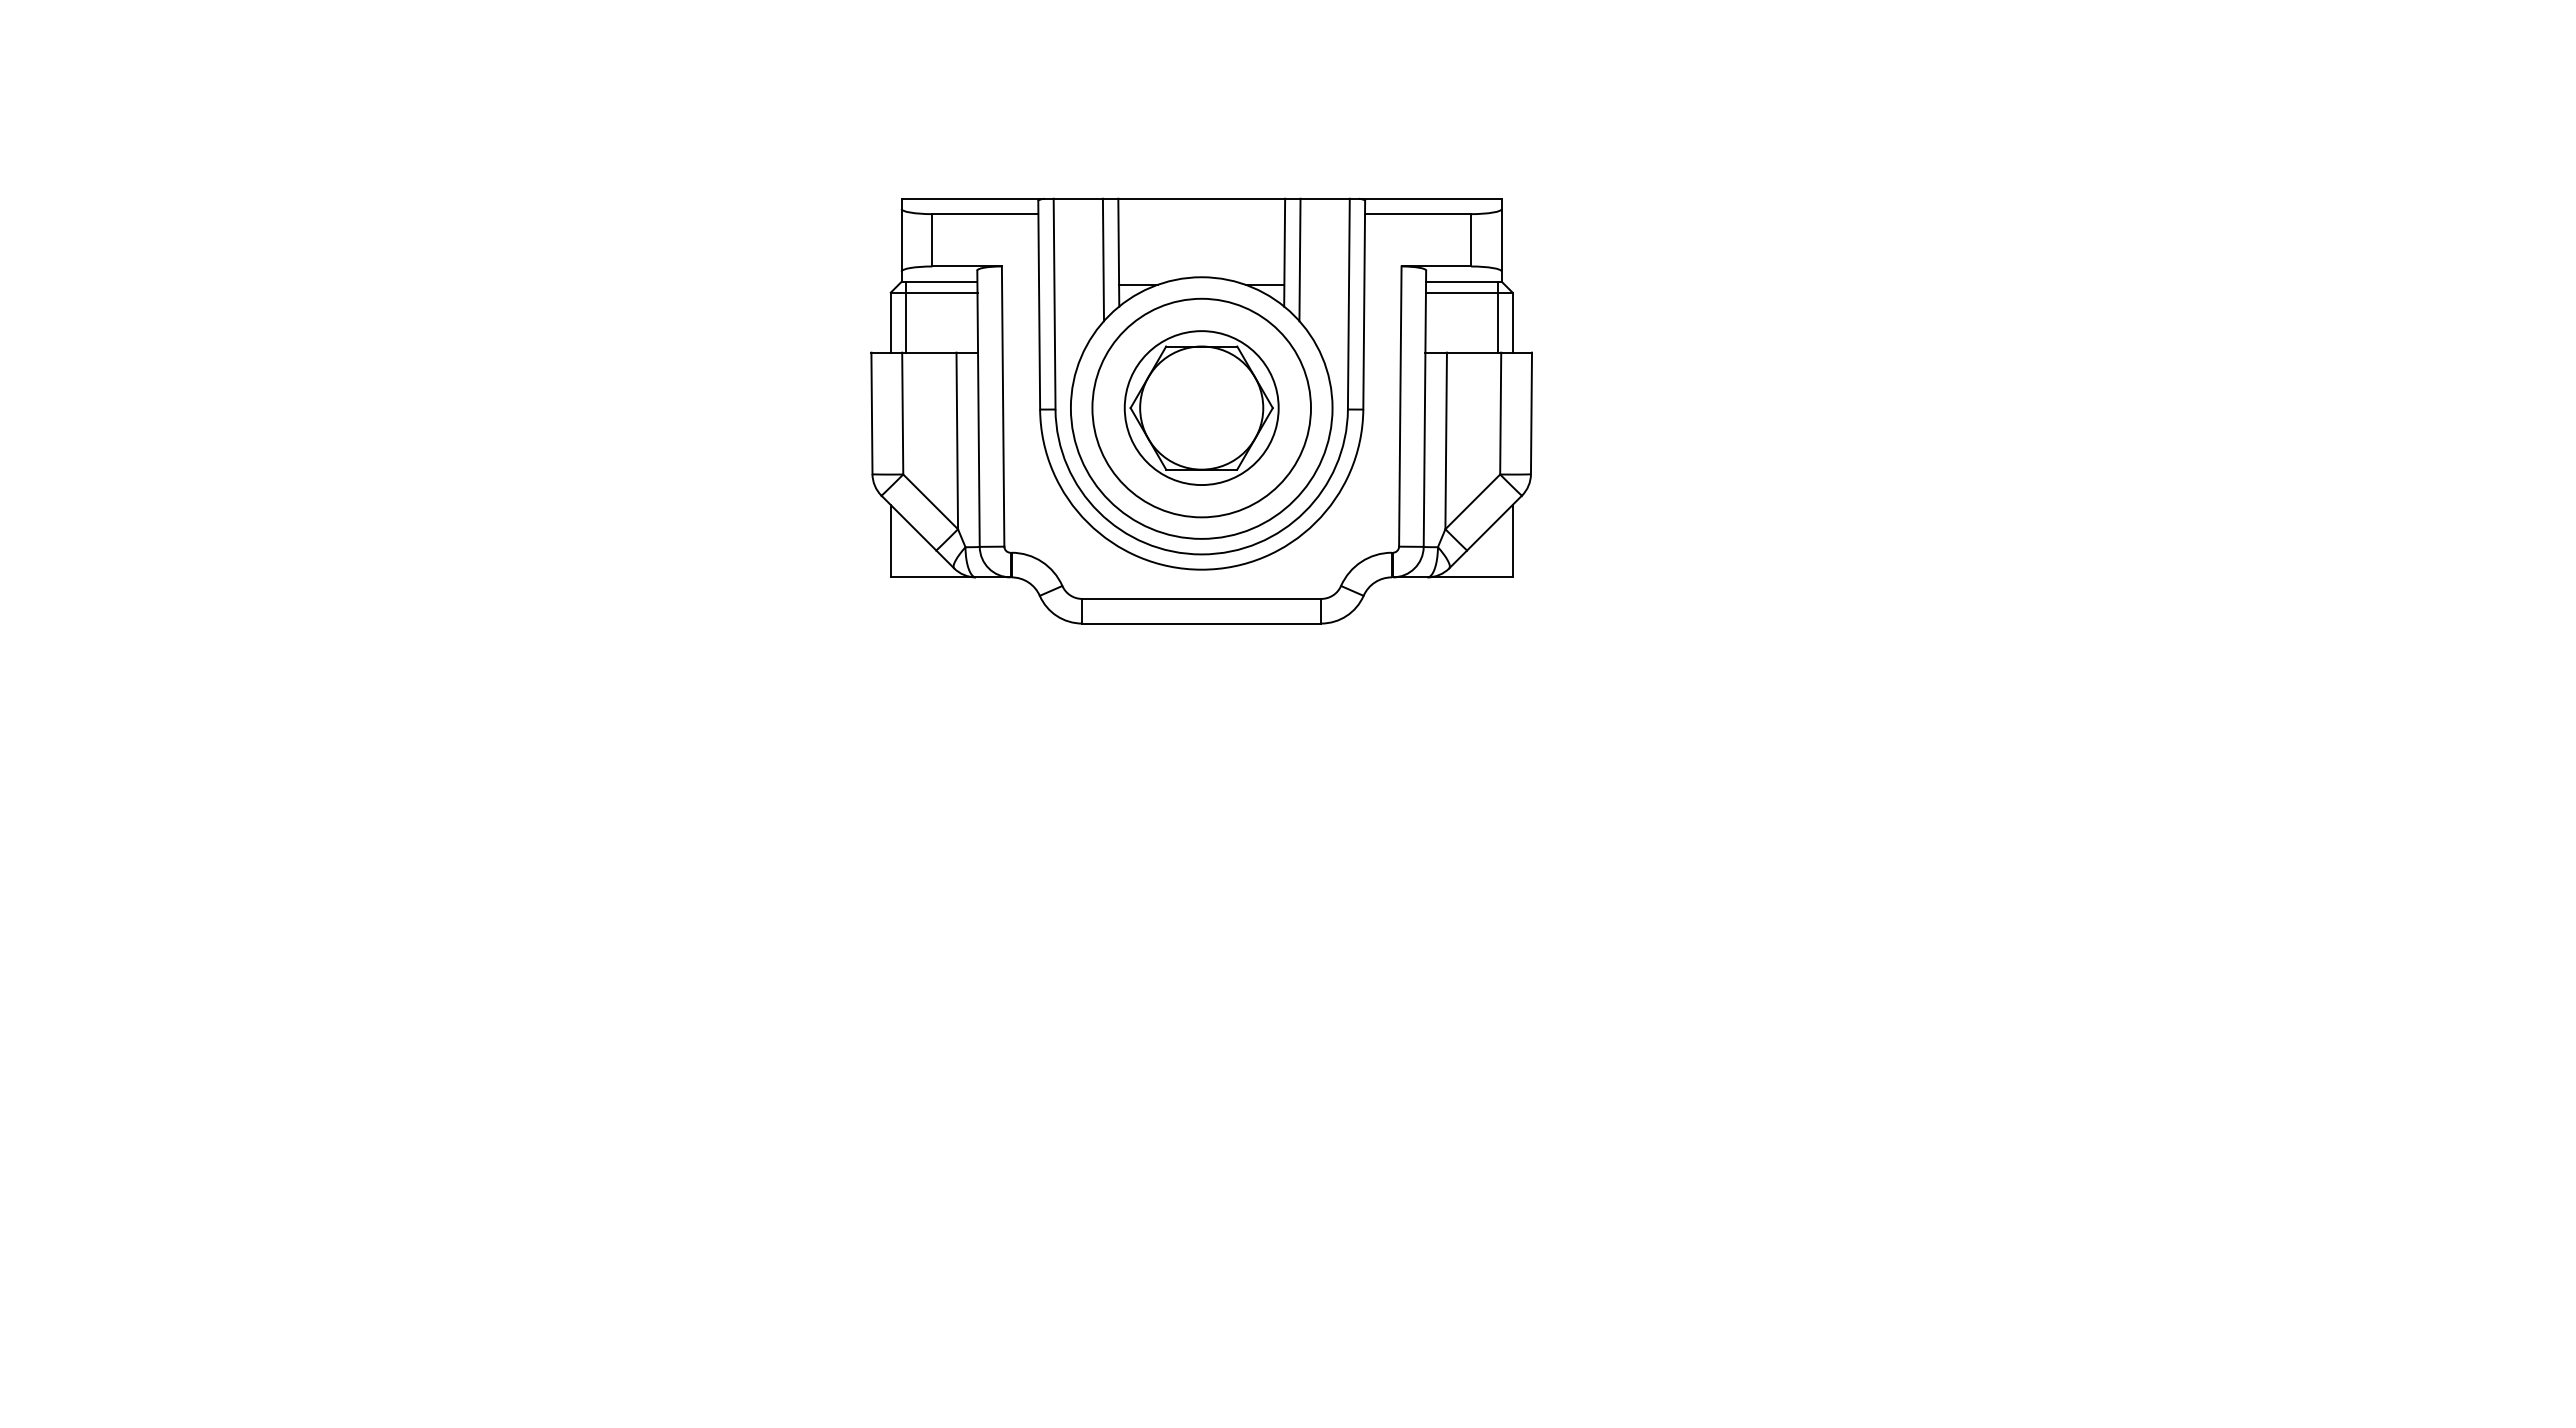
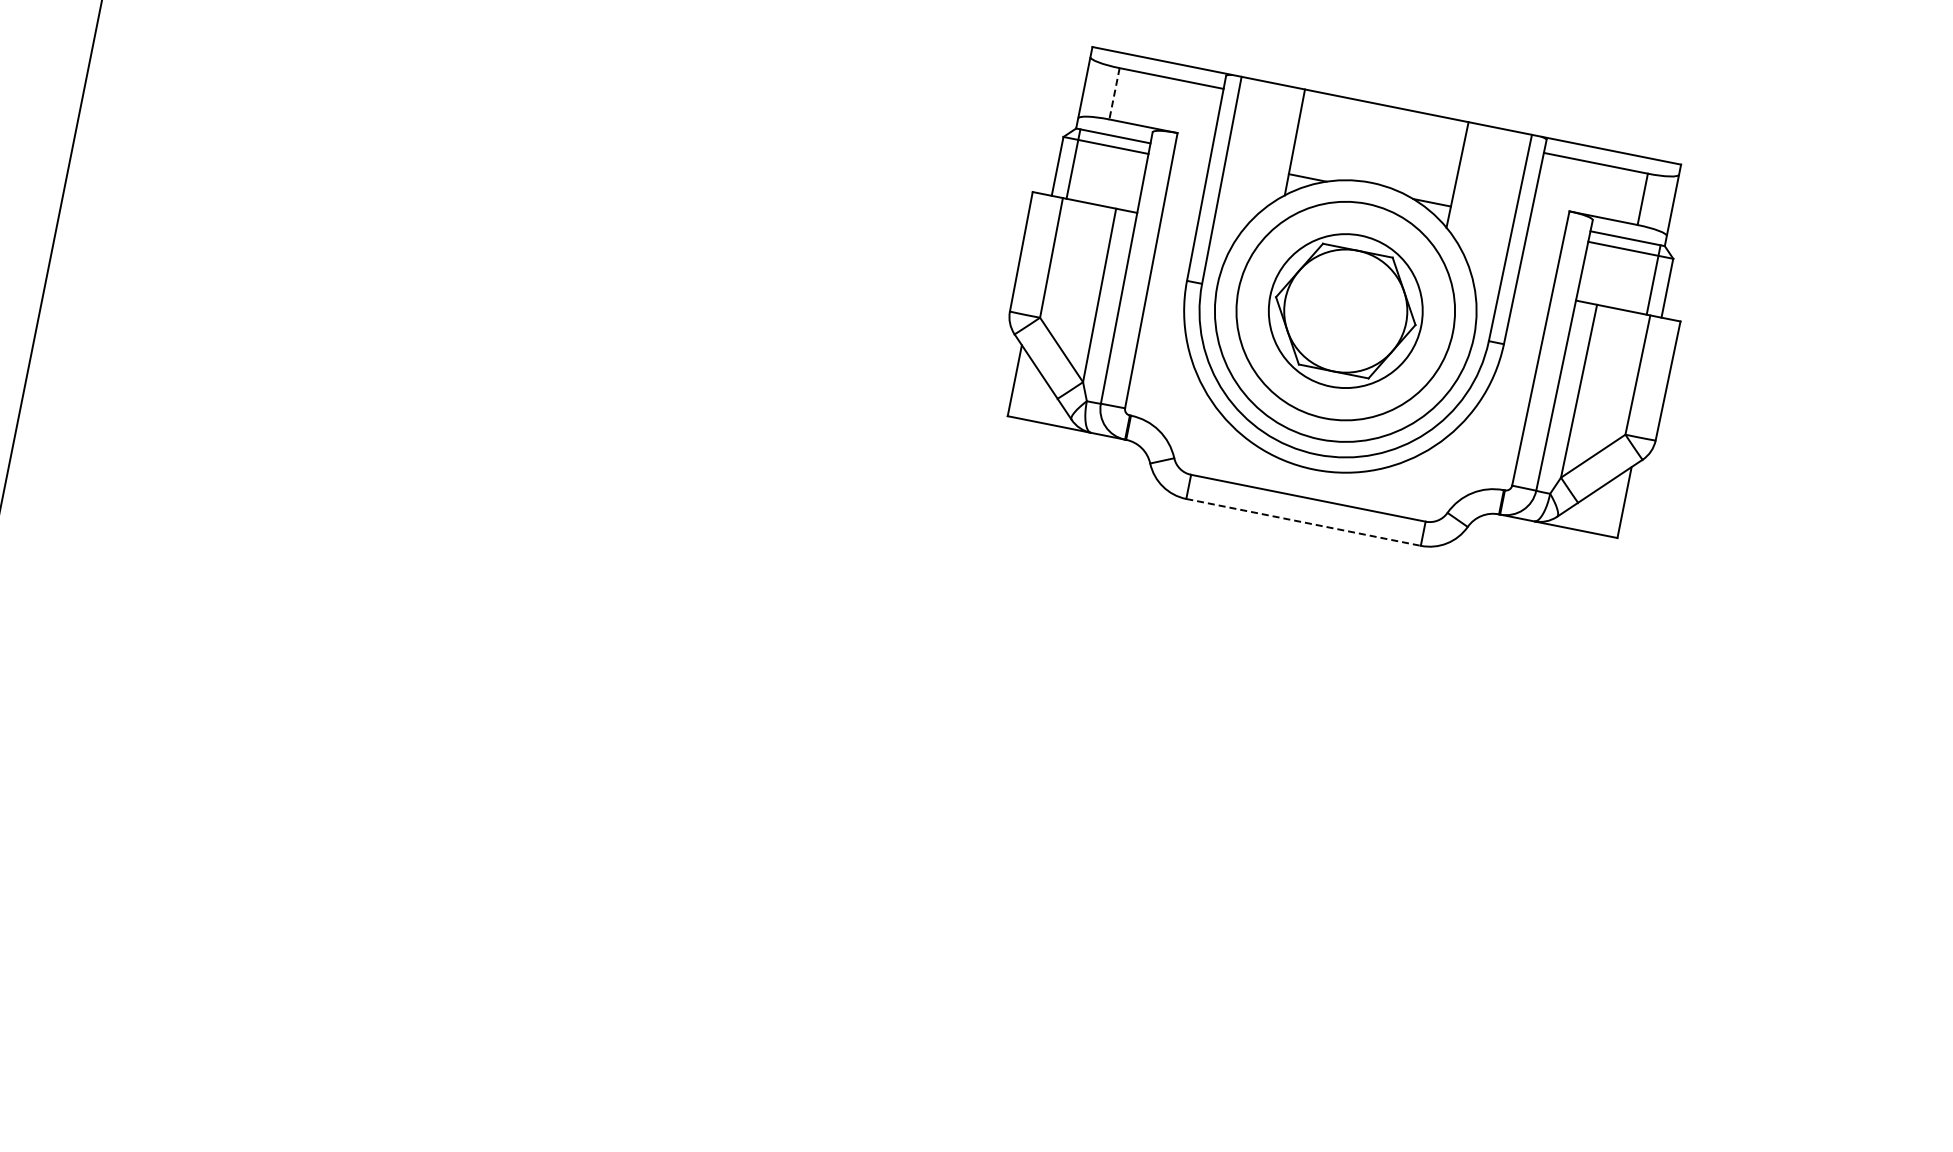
line: (932, 240) -> (1114, 94), solid -> dashed
line: (1103, 259) -> (1278, 146), removed
line: (1299, 259) -> (1470, 184), removed
line: (1201, 623) -> (1303, 522), solid -> dashed

